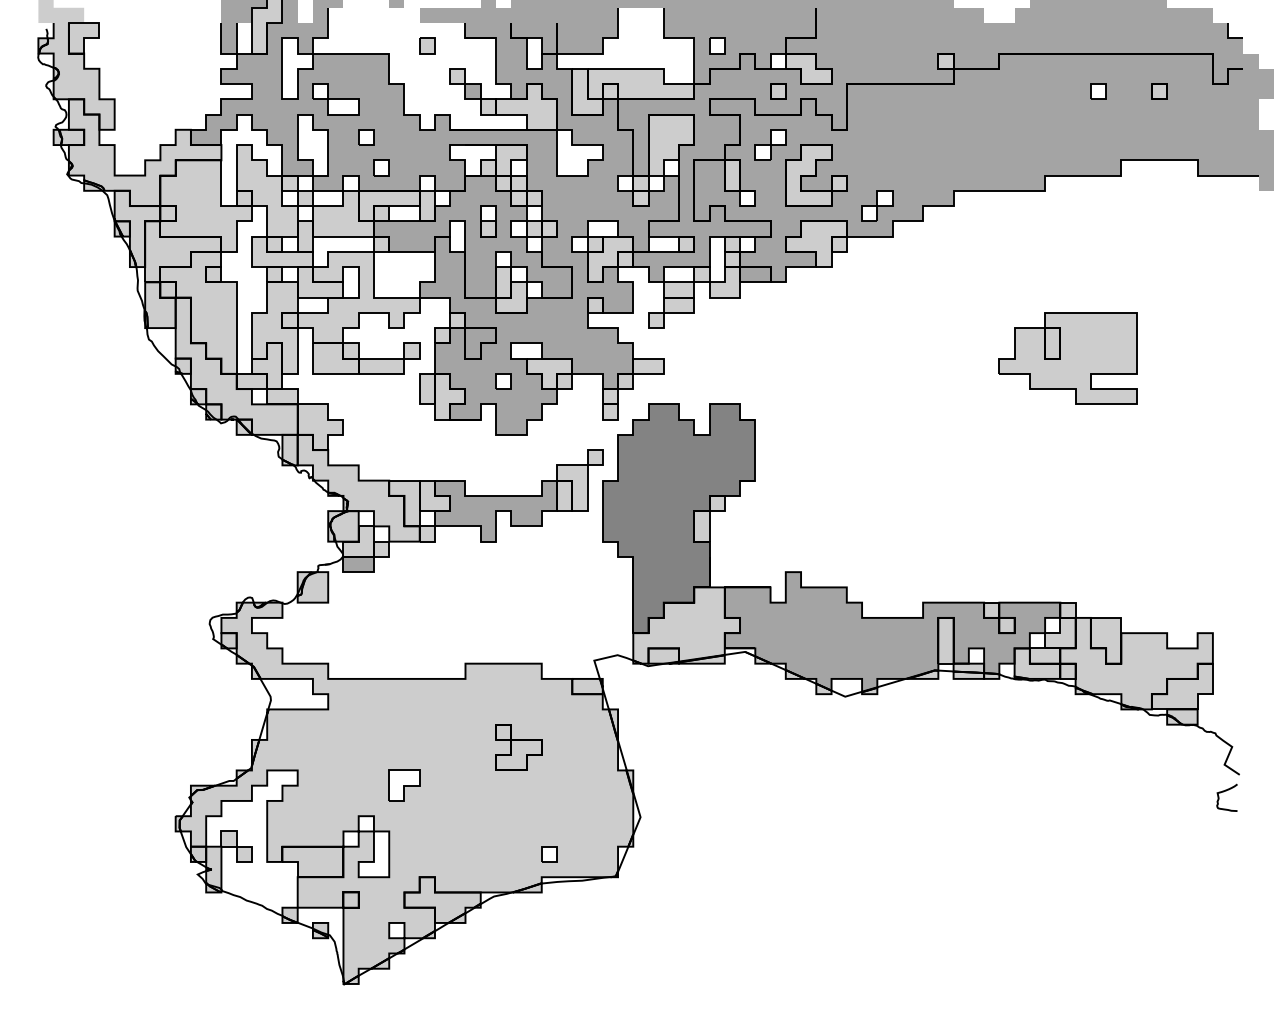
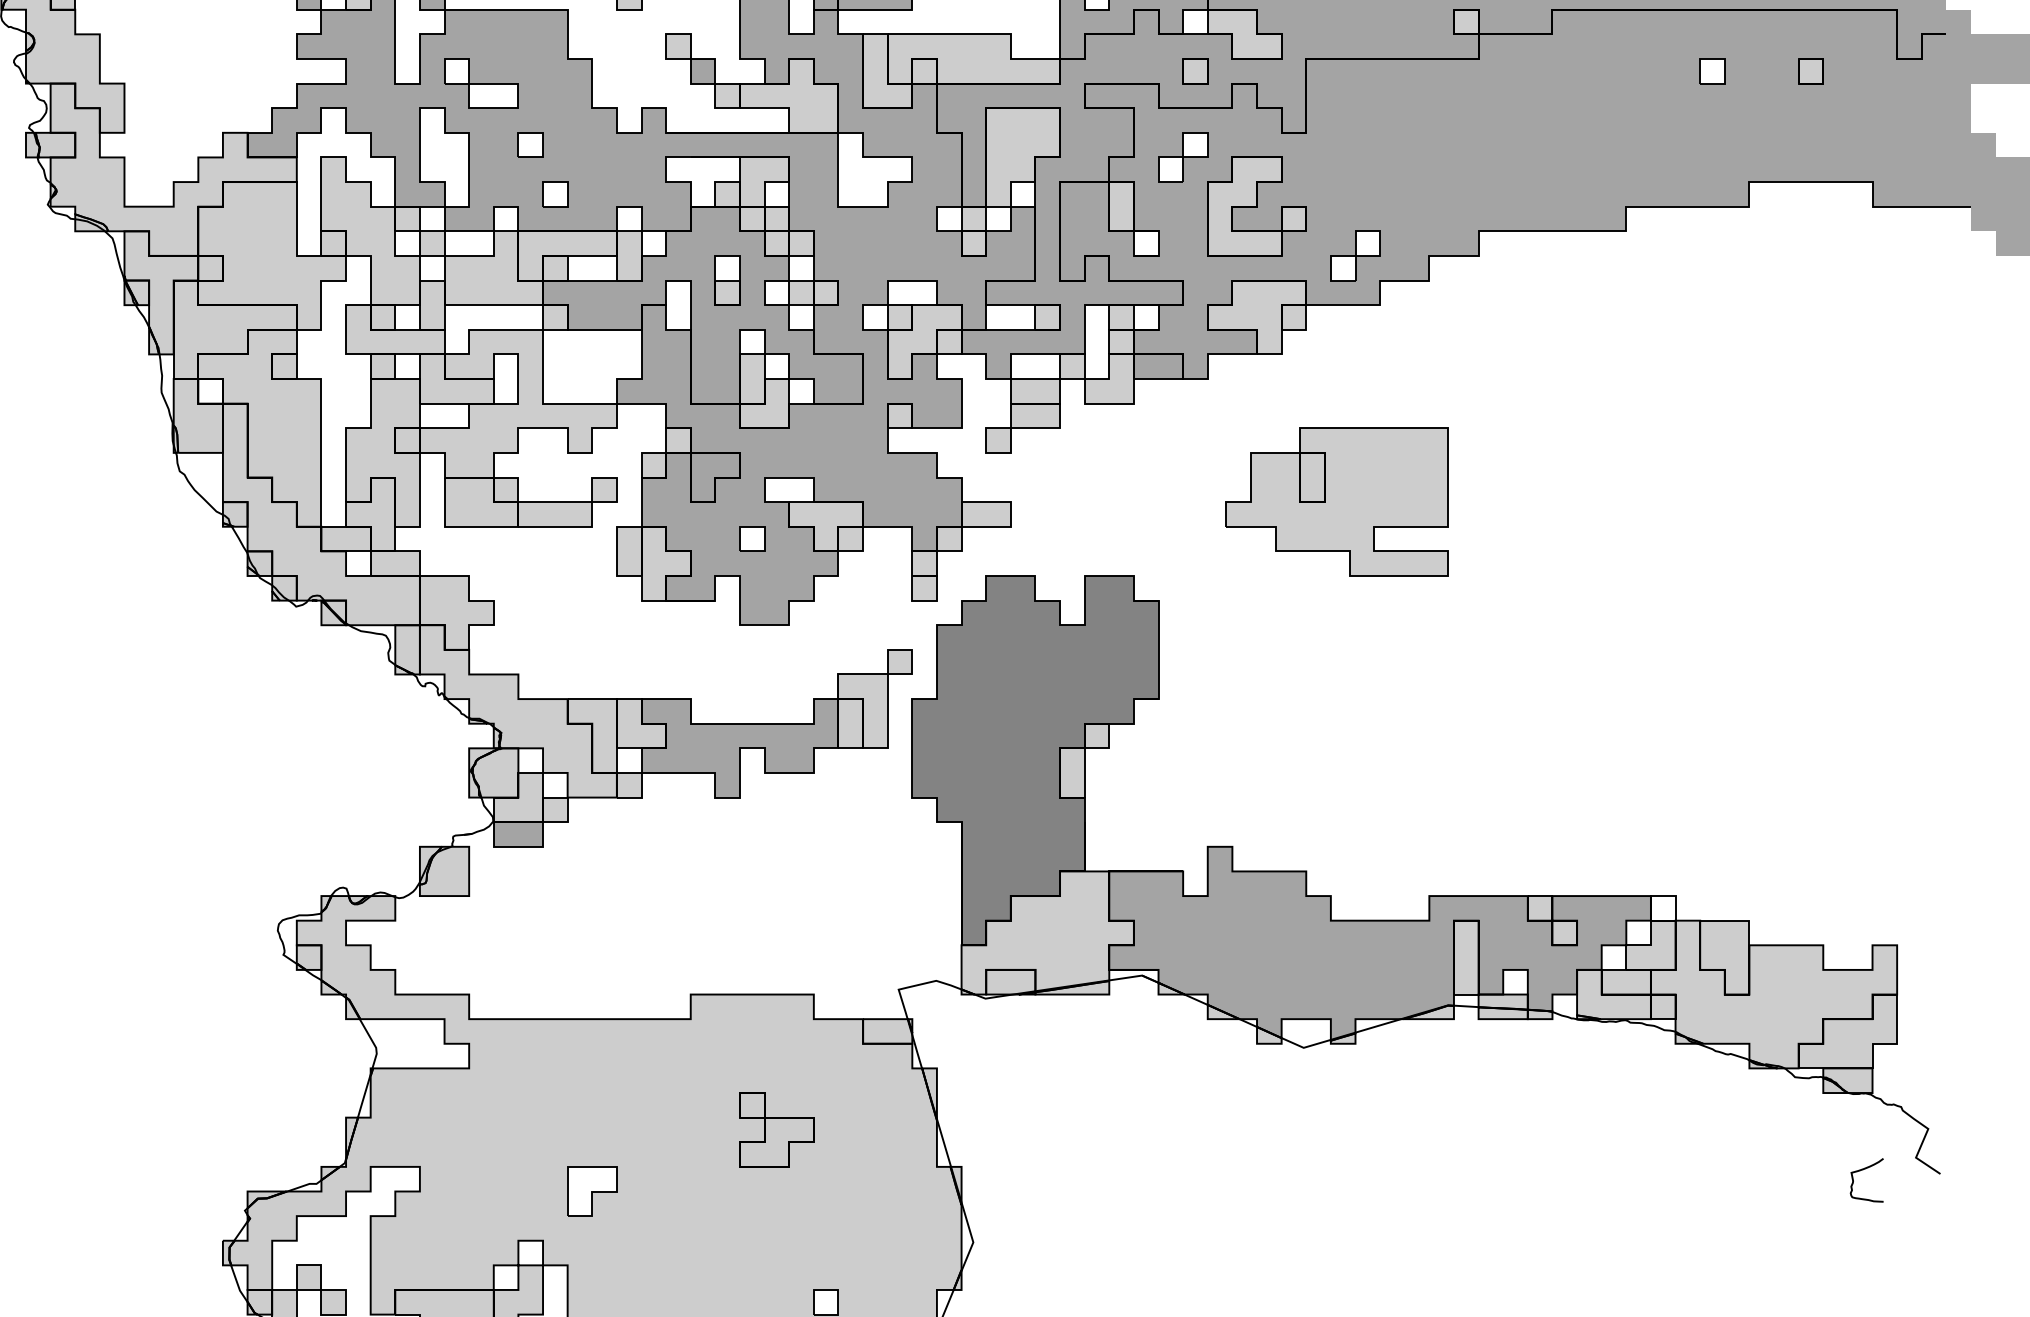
fill: (167, 289) -> (209, 390), removed
part: (1067, 358) -> (1336, 501), moved
fill: (1067, 609) -> (1662, 907), removed
curve: (1223, 792) -> (1860, 1171), moved

